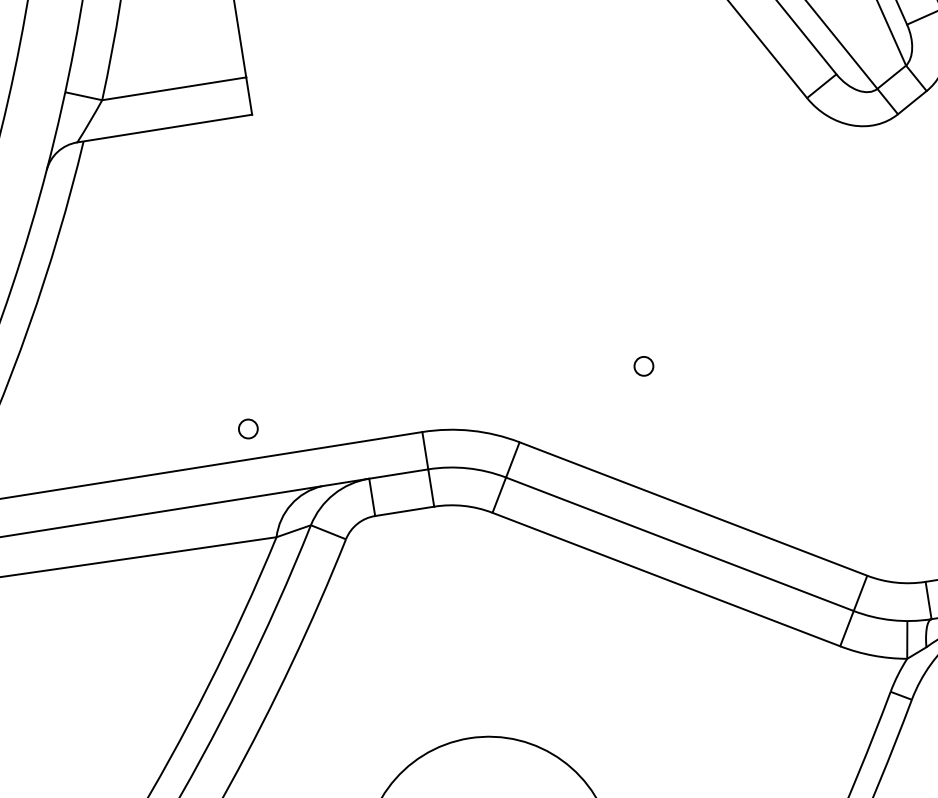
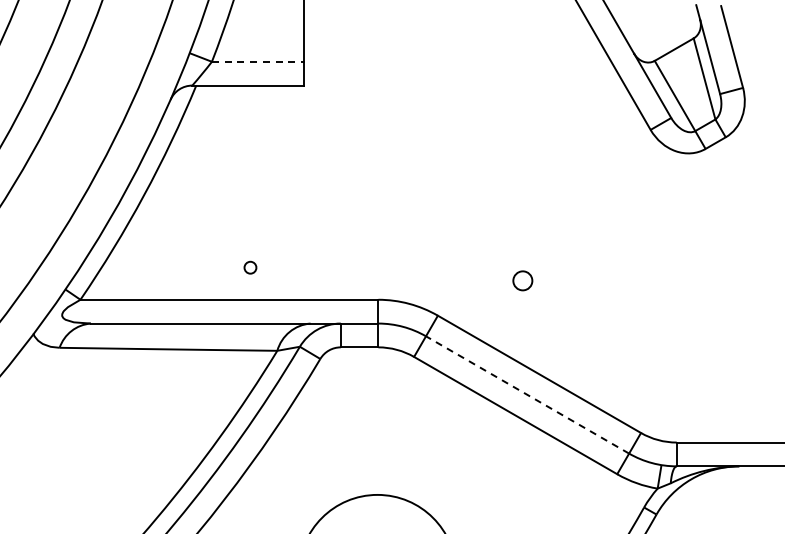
line: (173, 88) -> (257, 61), solid -> dashed
circle: (643, 366) -> (522, 280), size x1.6
circle: (248, 428) -> (250, 267), moved
line: (679, 543) -> (527, 394), solid -> dashed

